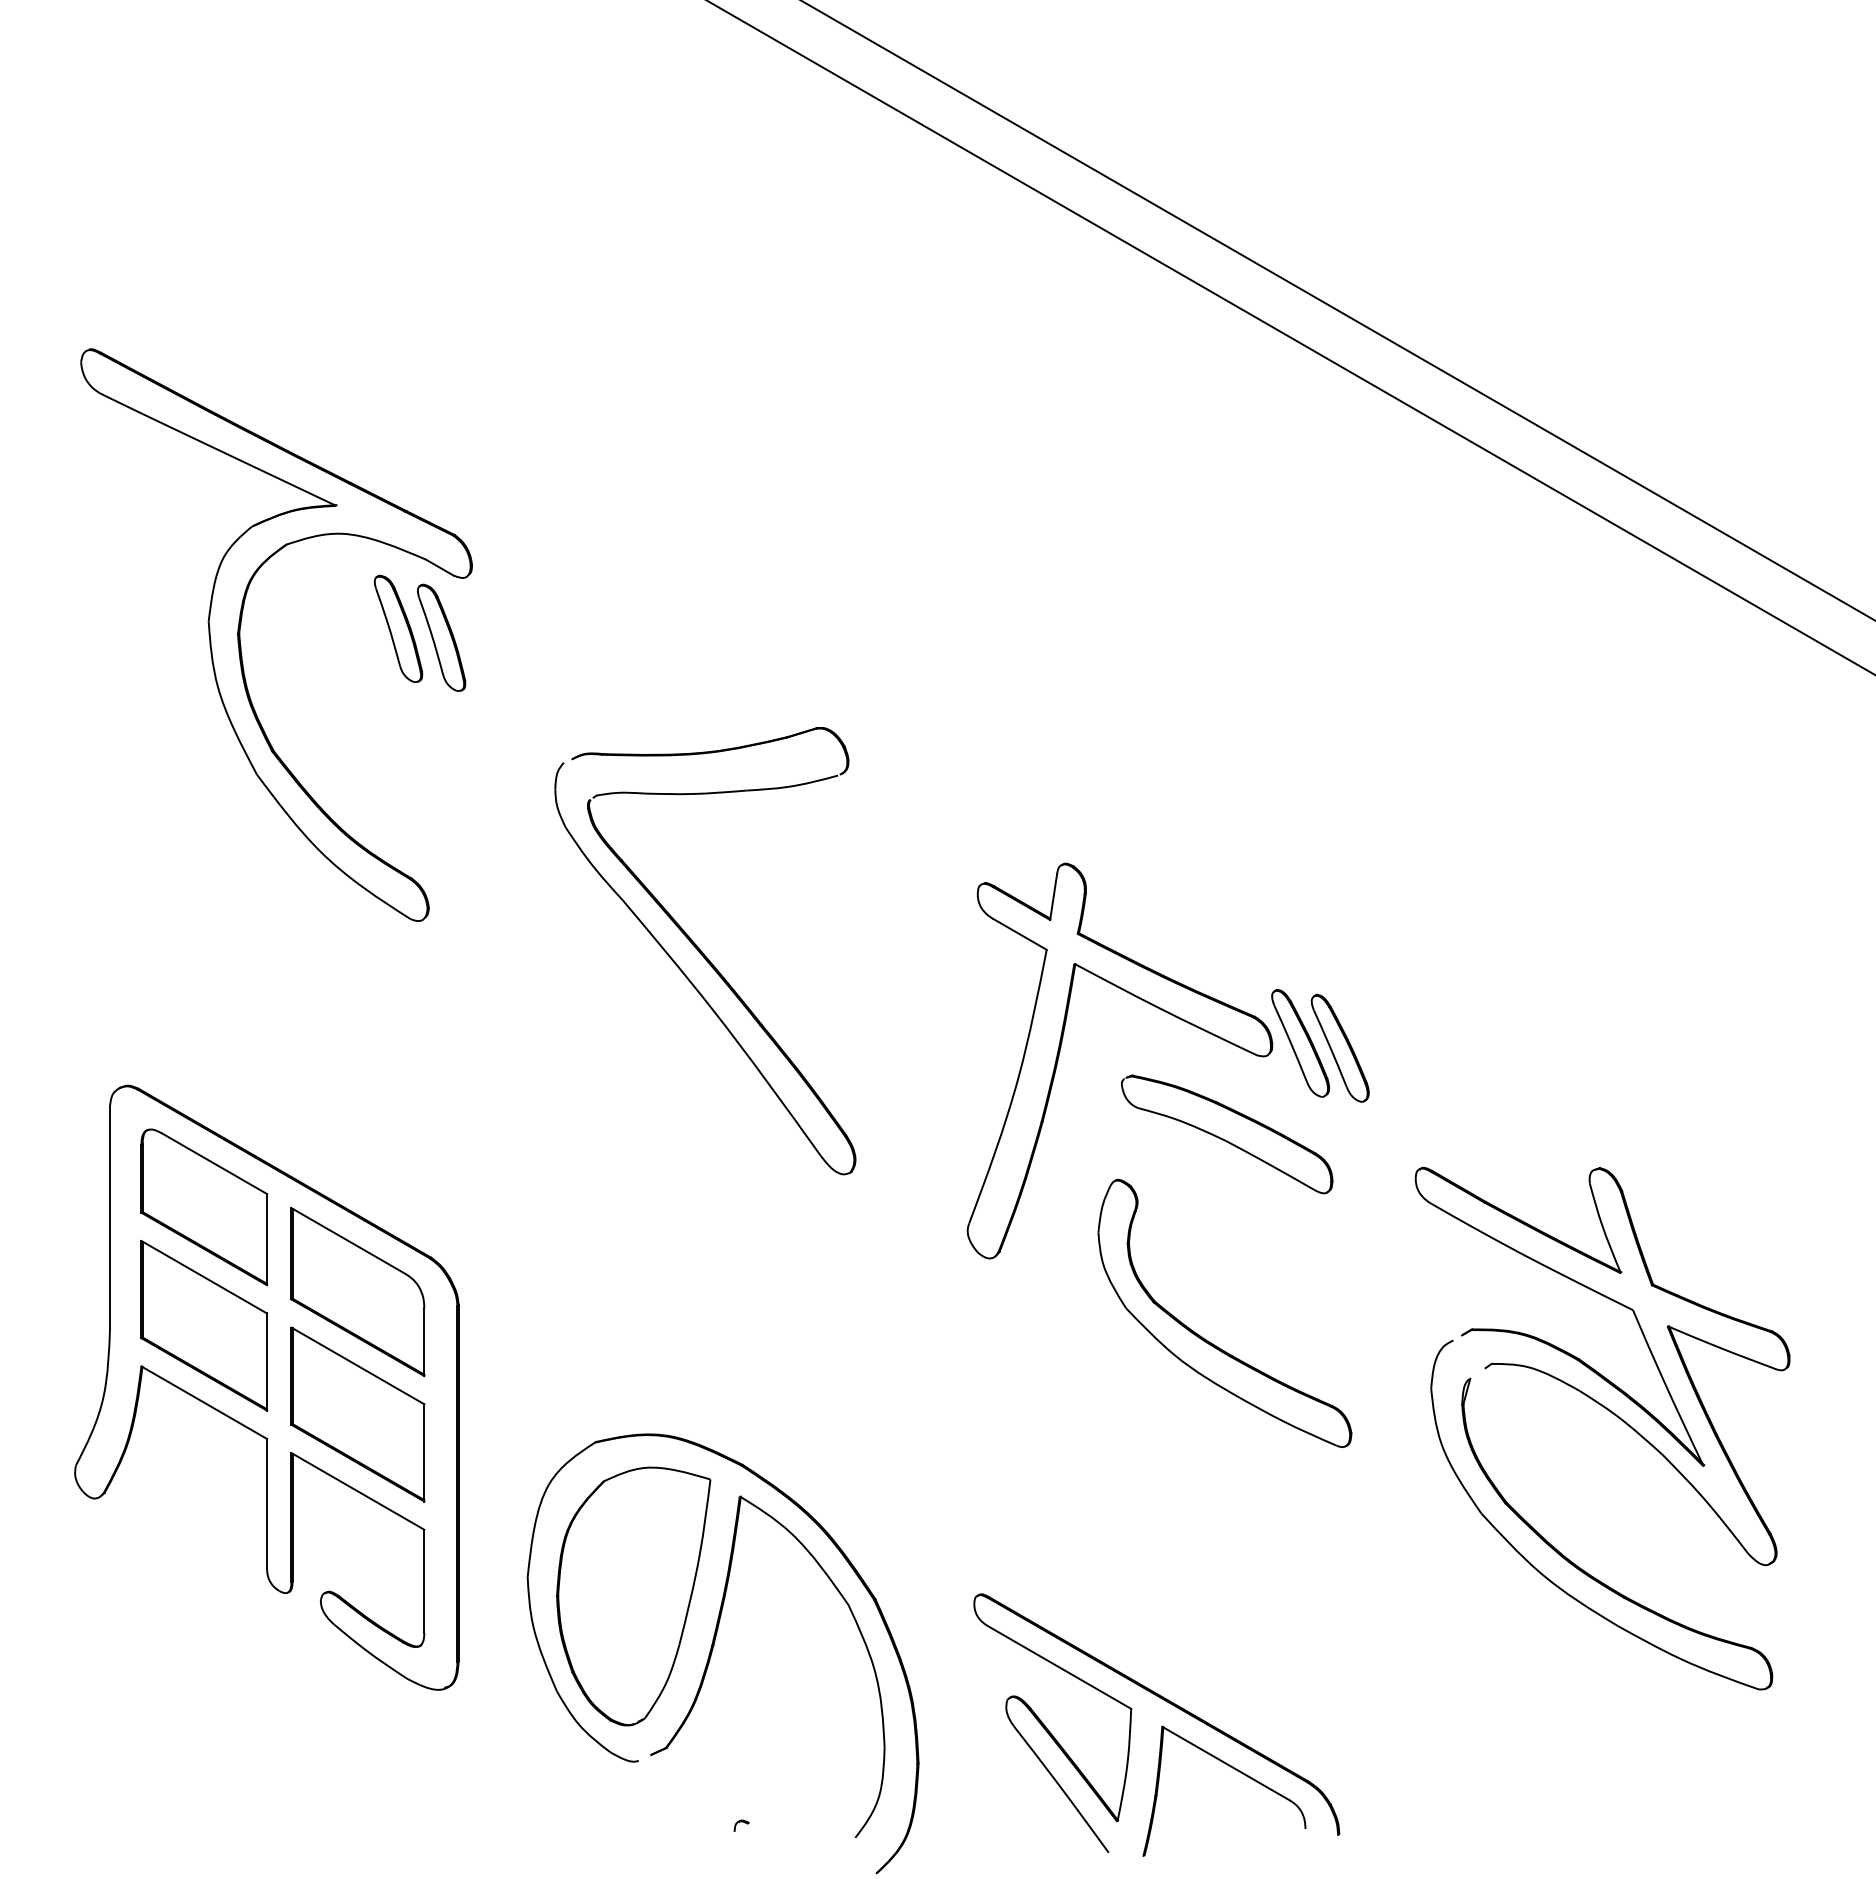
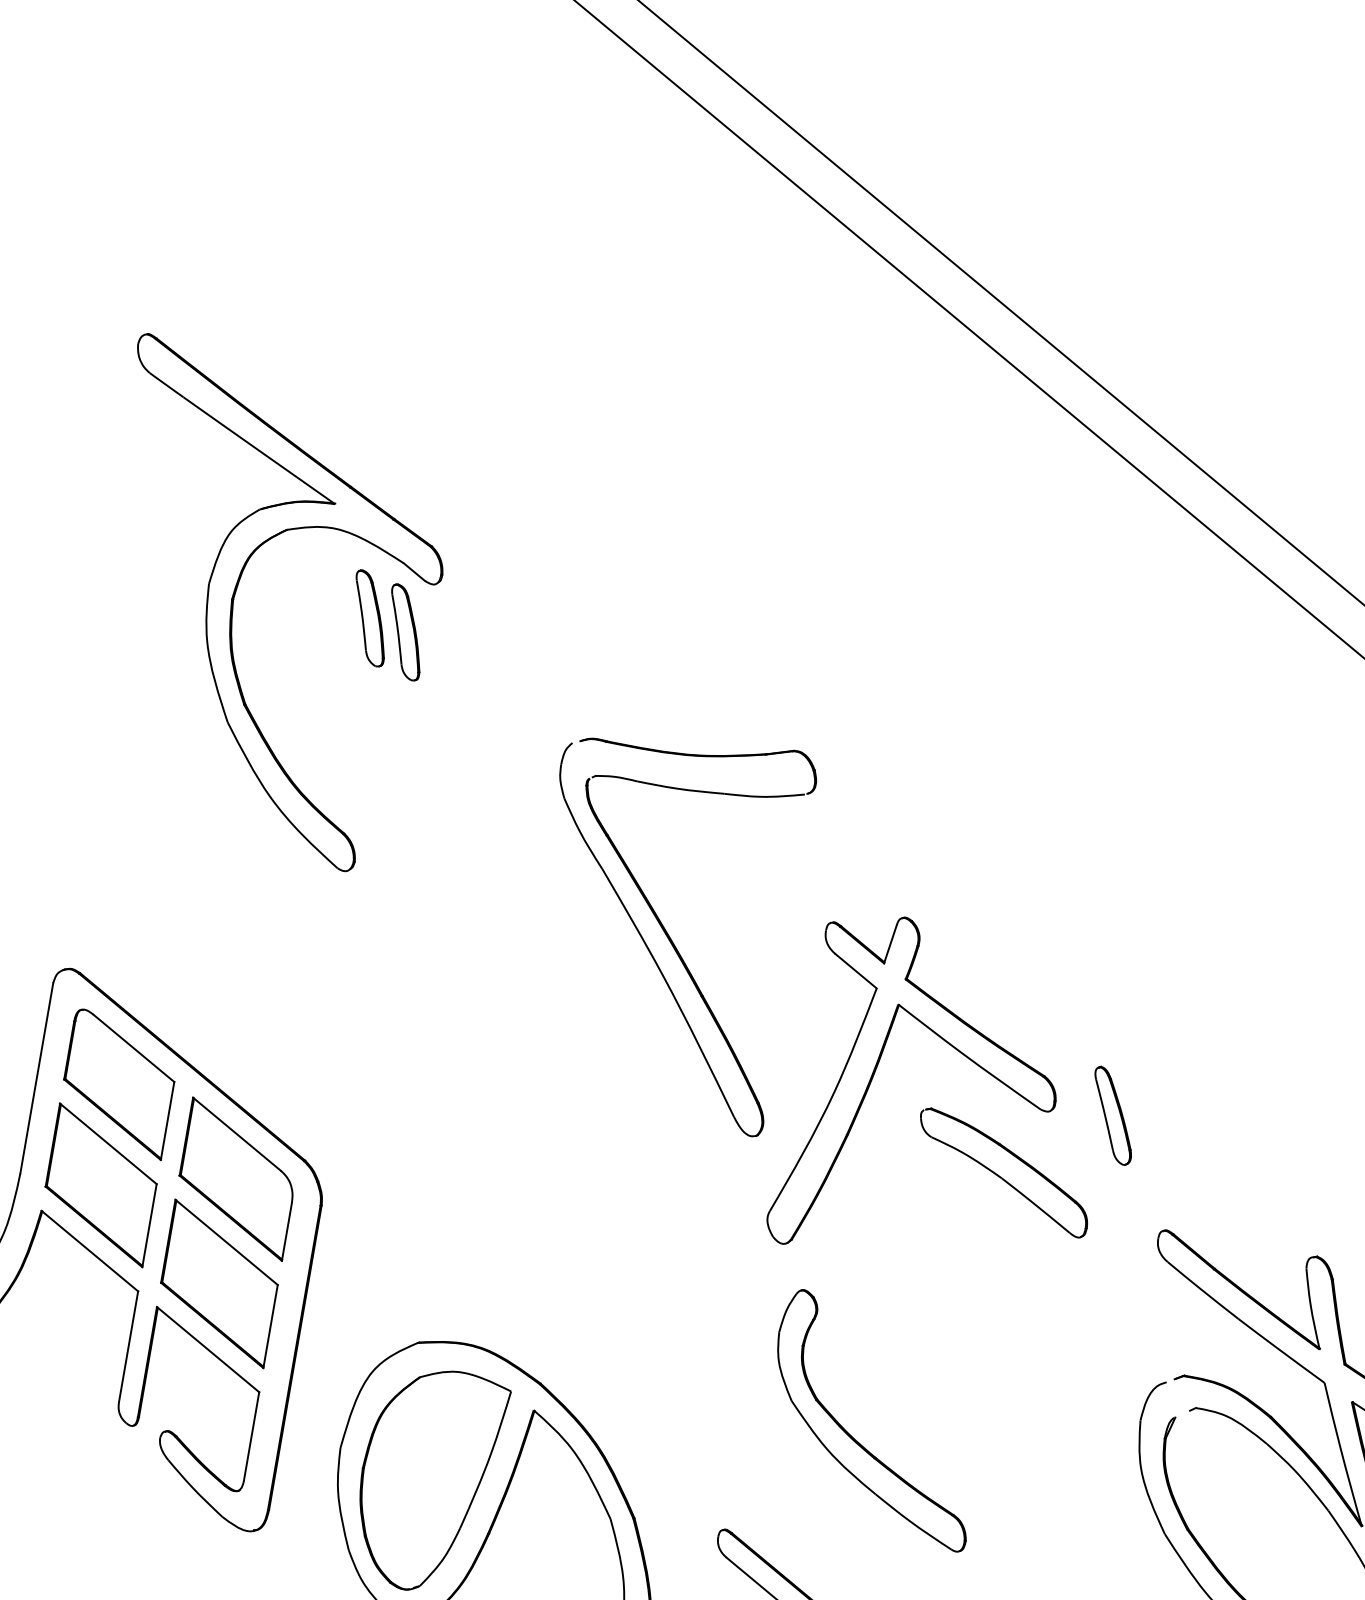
part: (705, 951) -> (665, 925), moved
part: (1300, 1042) -> (1079, 1105), removed
part: (1205, 1338) -> (855, 1438), moved

